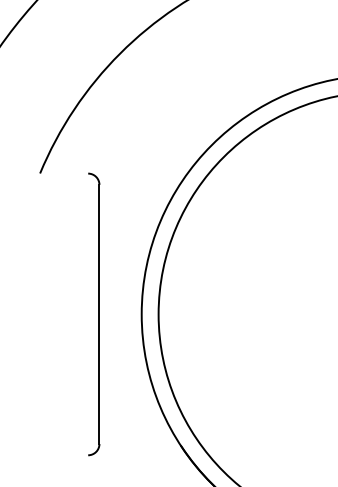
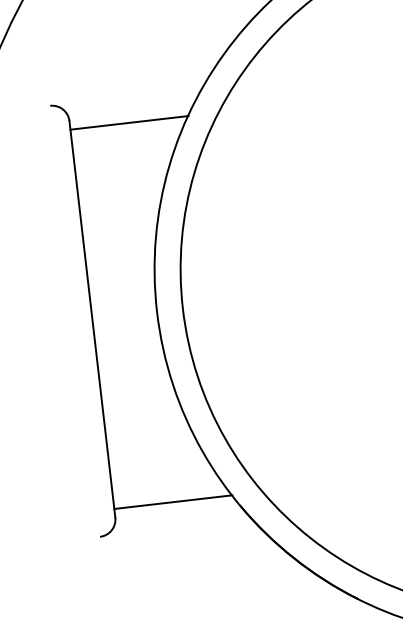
line: (137, 190) -> (128, 122), added
line: (137, 438) -> (172, 502), added

